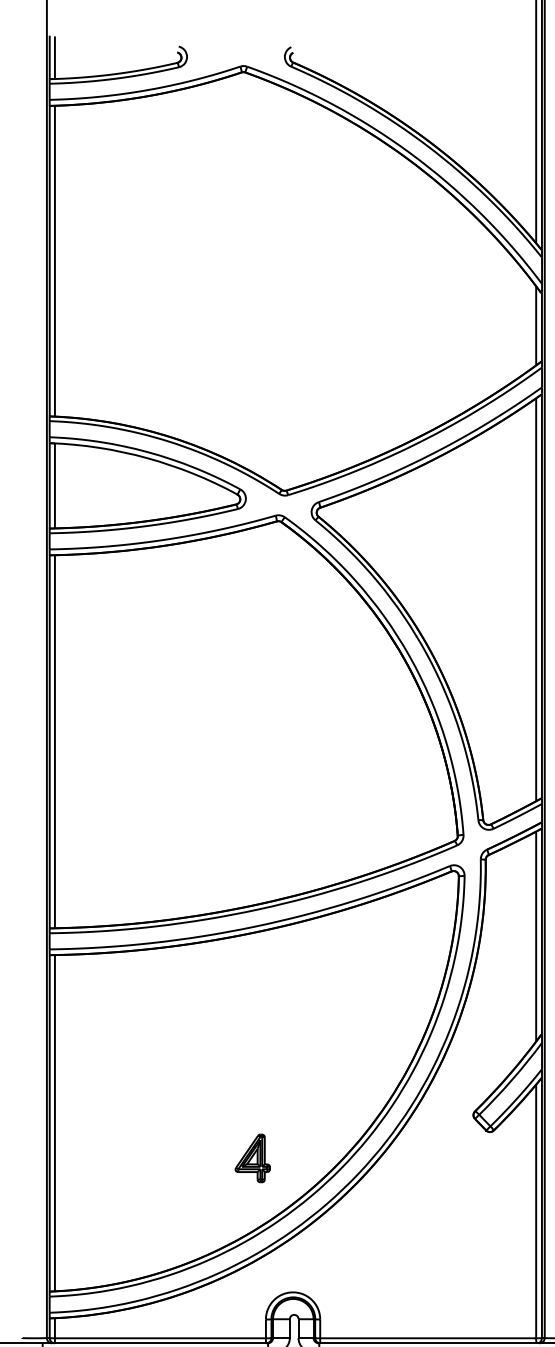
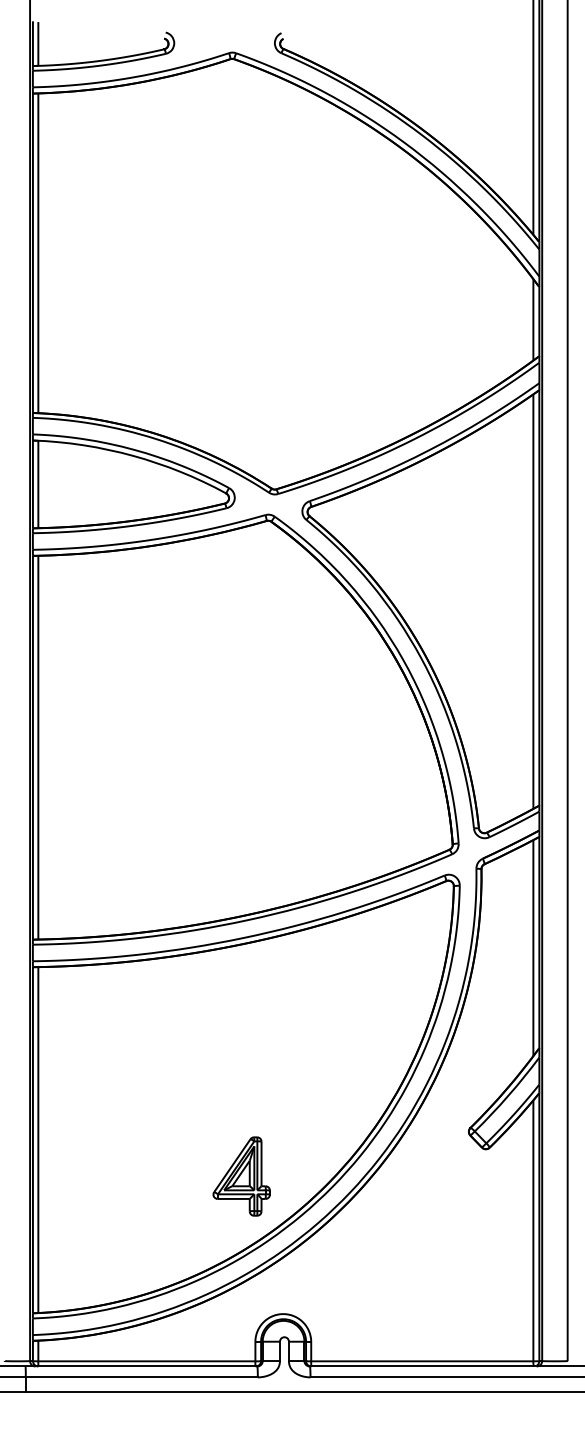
part: (252, 1157) -> (241, 1175), size x1.6

